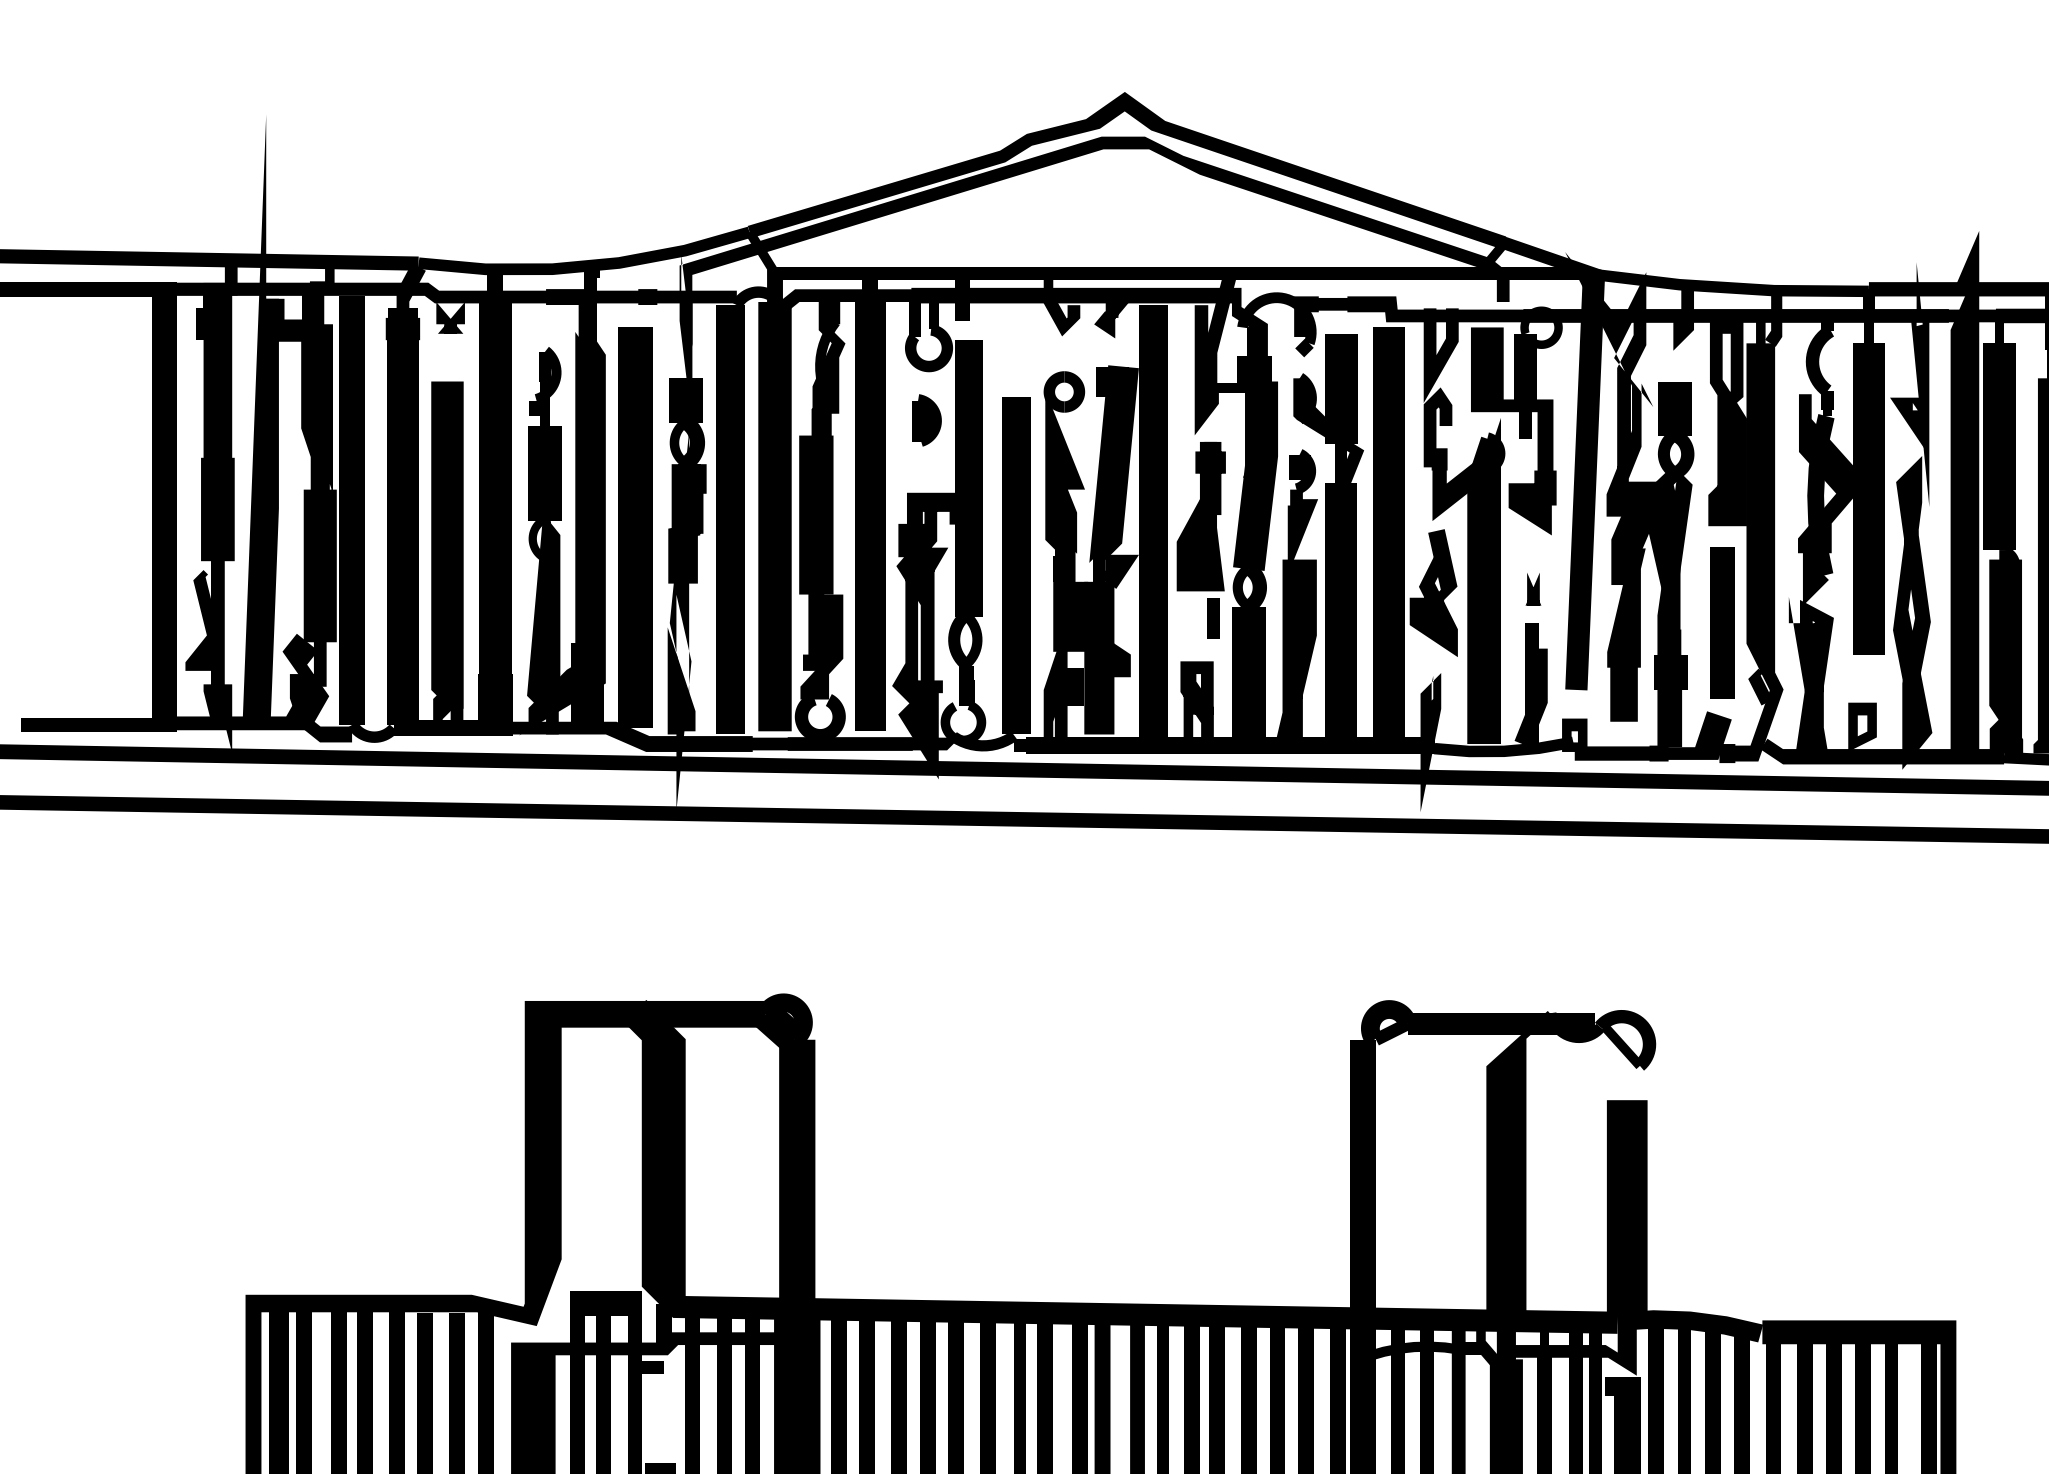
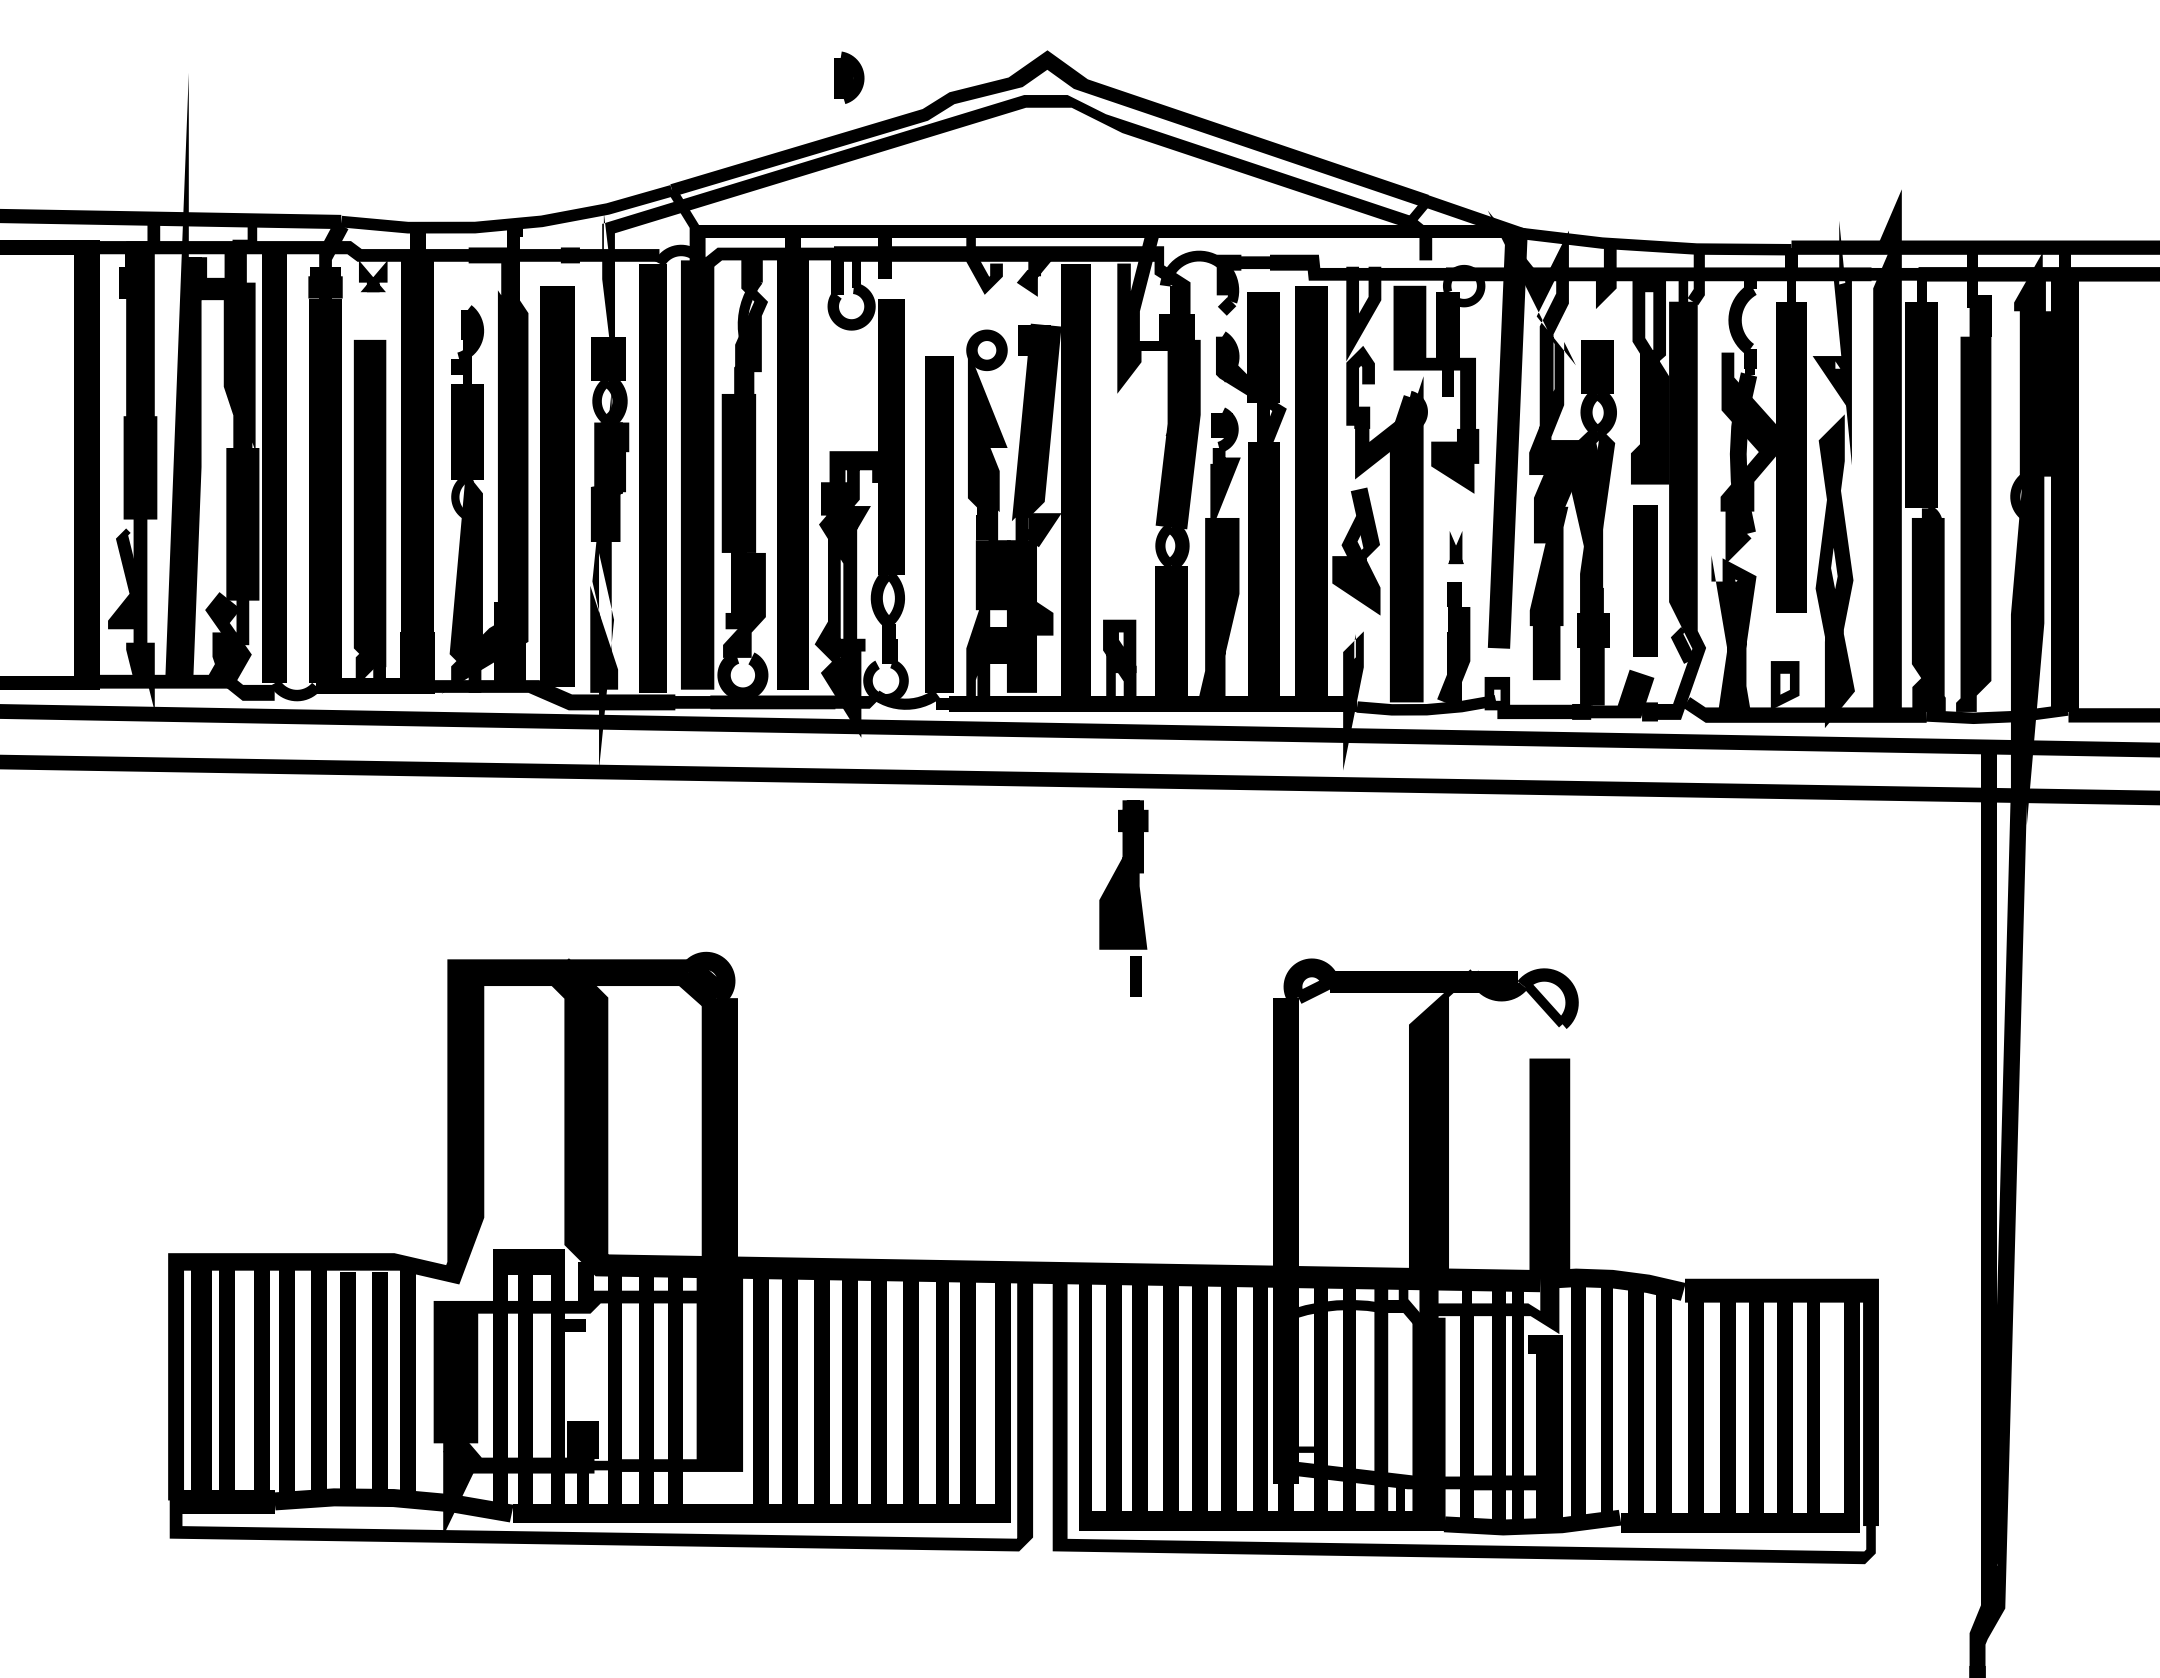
part: (926, 420) -> (849, 77), moved
part: (1200, 540) -> (1123, 898), moved

